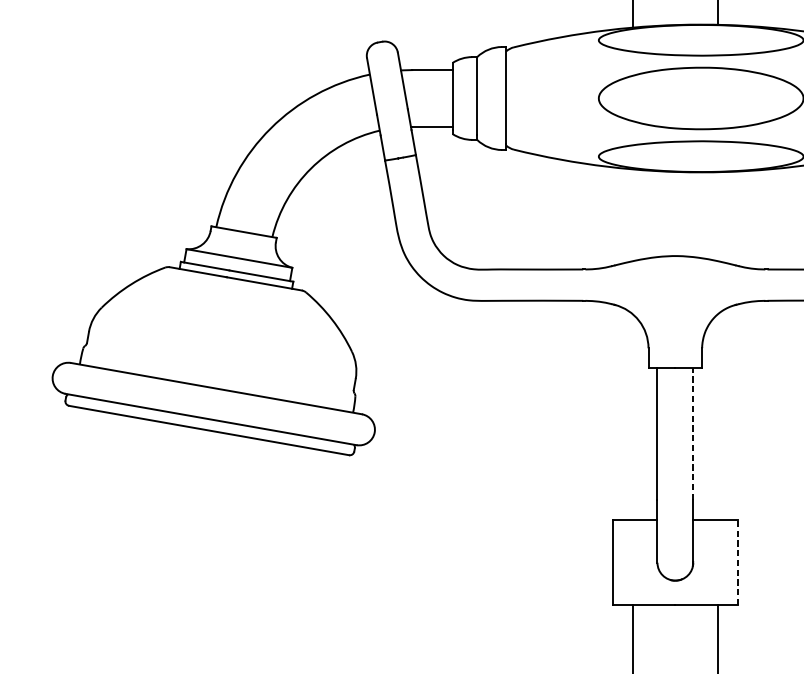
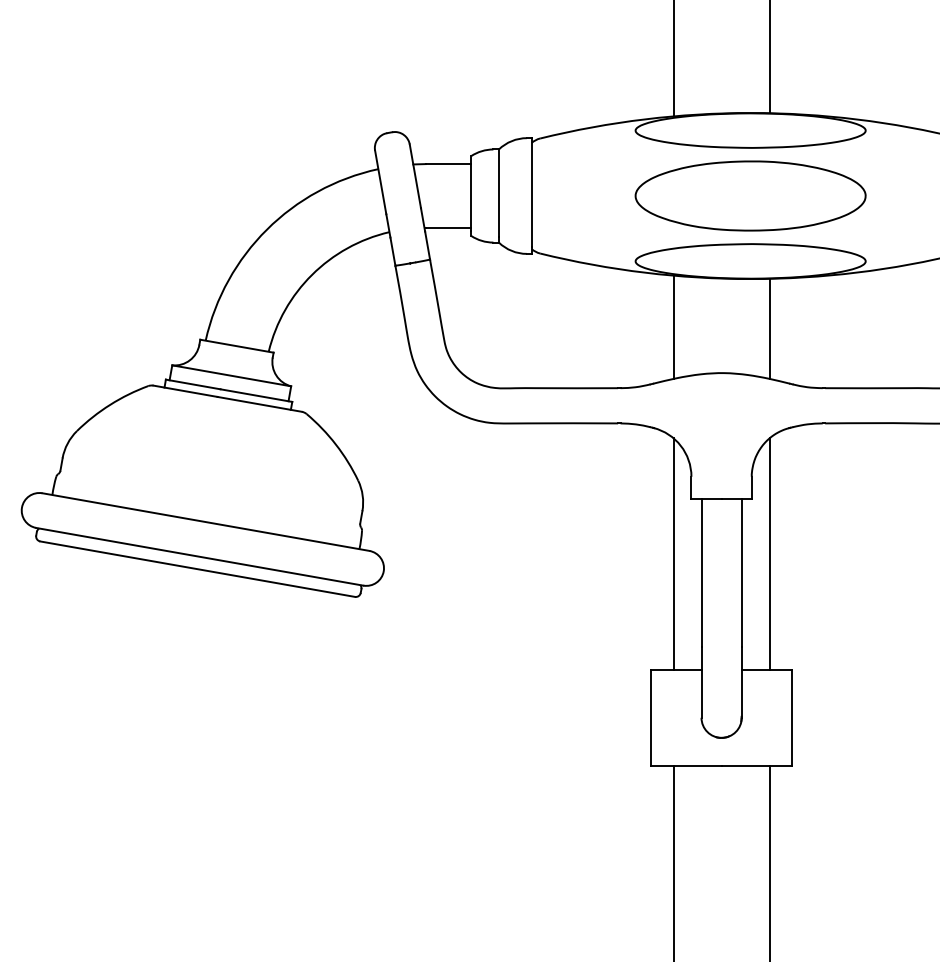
line: (632, 214) -> (673, 326), added
line: (717, 216) -> (769, 328), added
line: (632, 416) -> (673, 553), added
line: (717, 416) -> (769, 553), added
line: (693, 433) -> (741, 572), dashed -> solid
line: (738, 562) -> (792, 717), dashed -> solid

